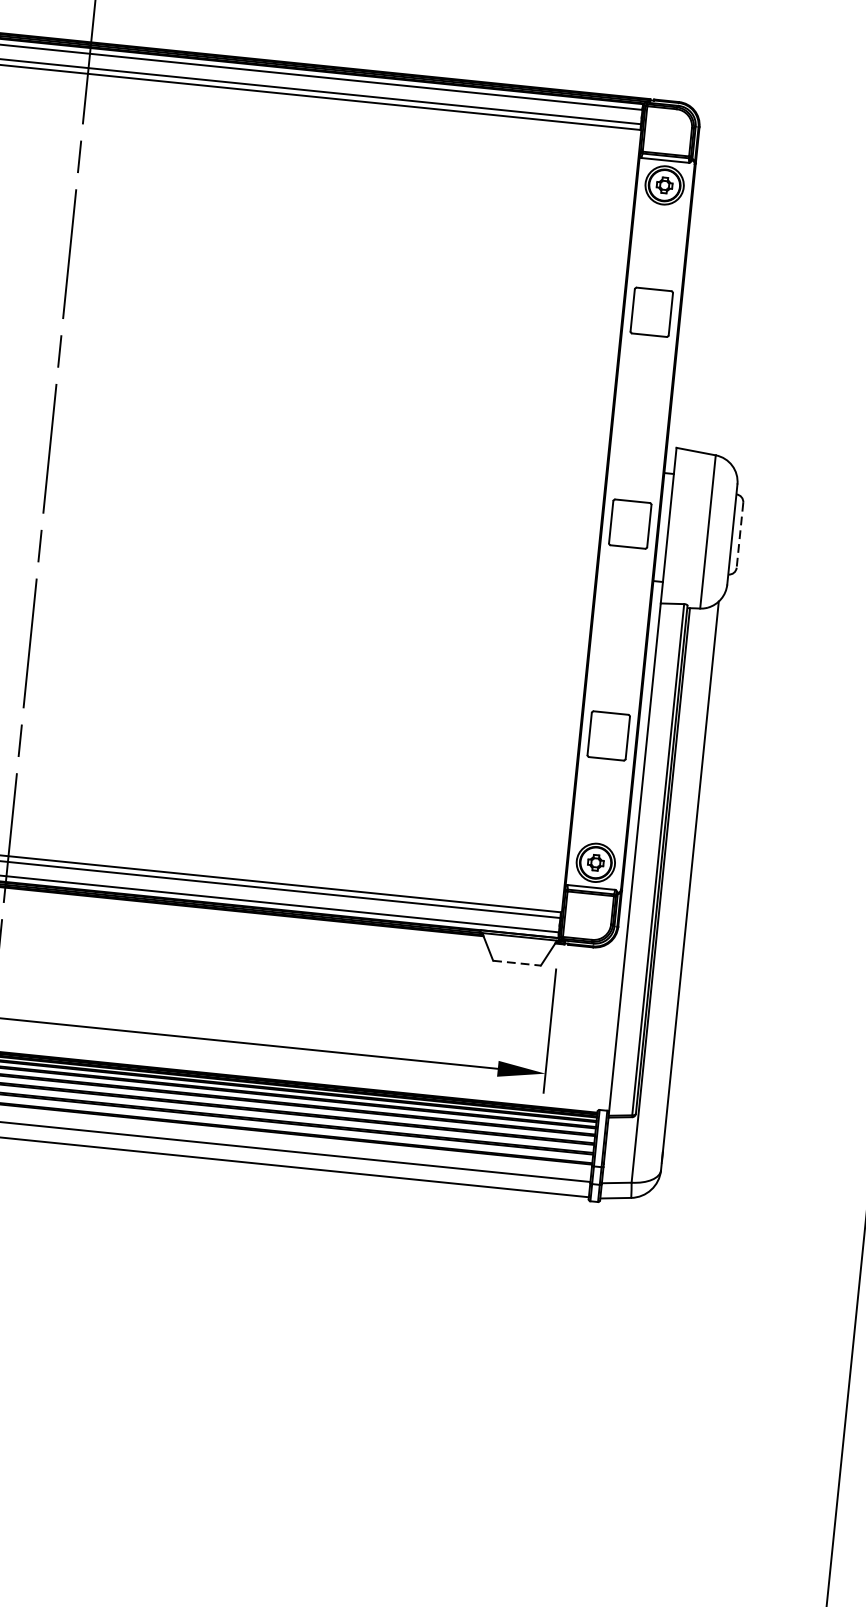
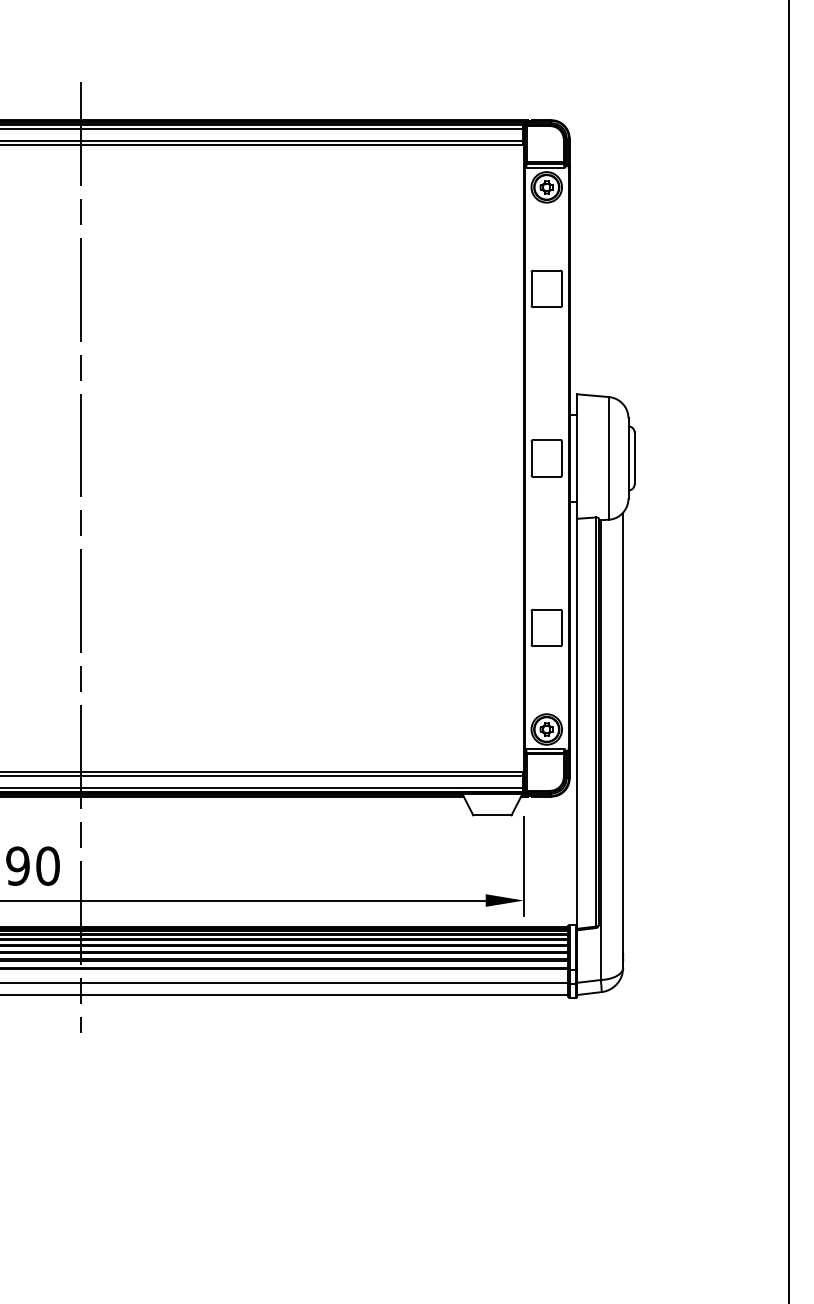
line: (739, 535) -> (634, 458), dashed -> solid
line: (517, 963) -> (492, 815), dashed -> solid

